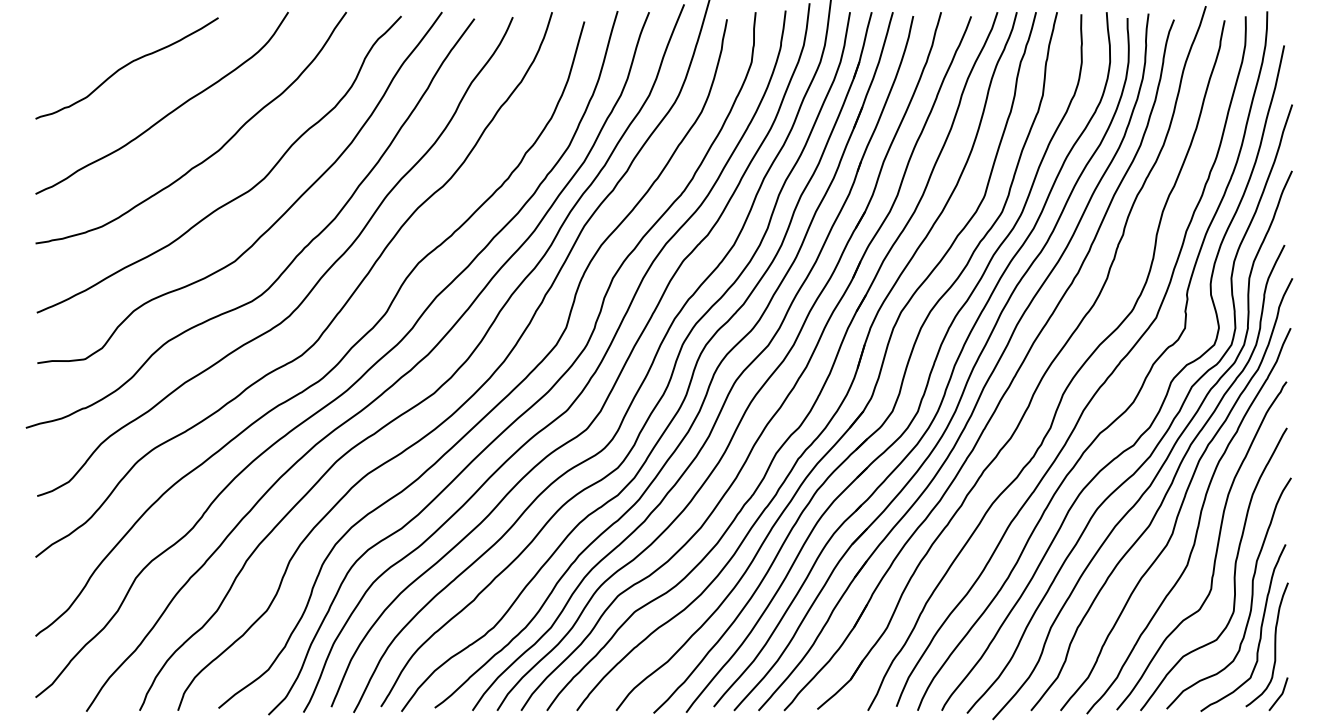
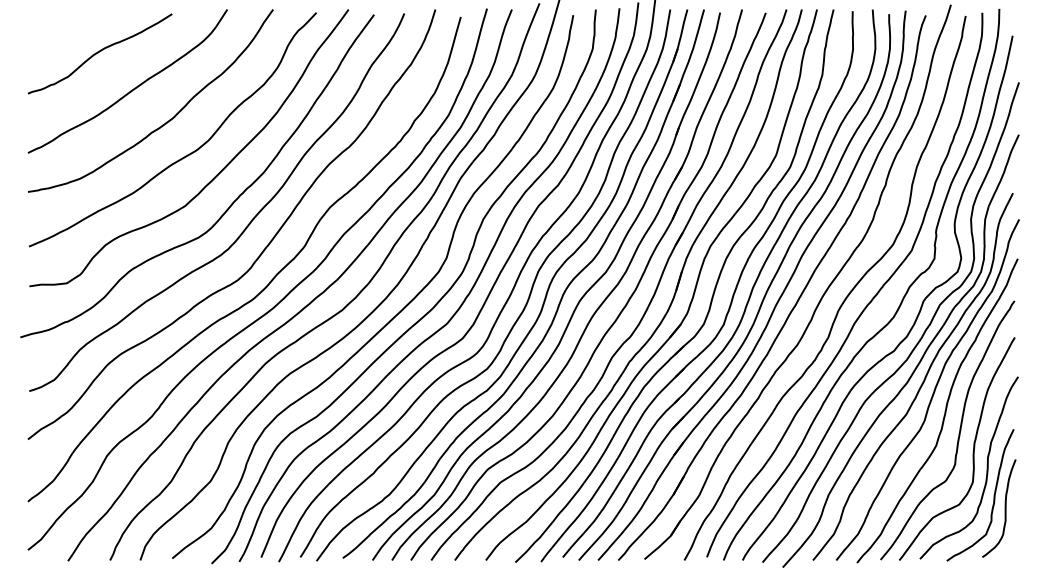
curve: (1279, 695) -> (1008, 548), removed

